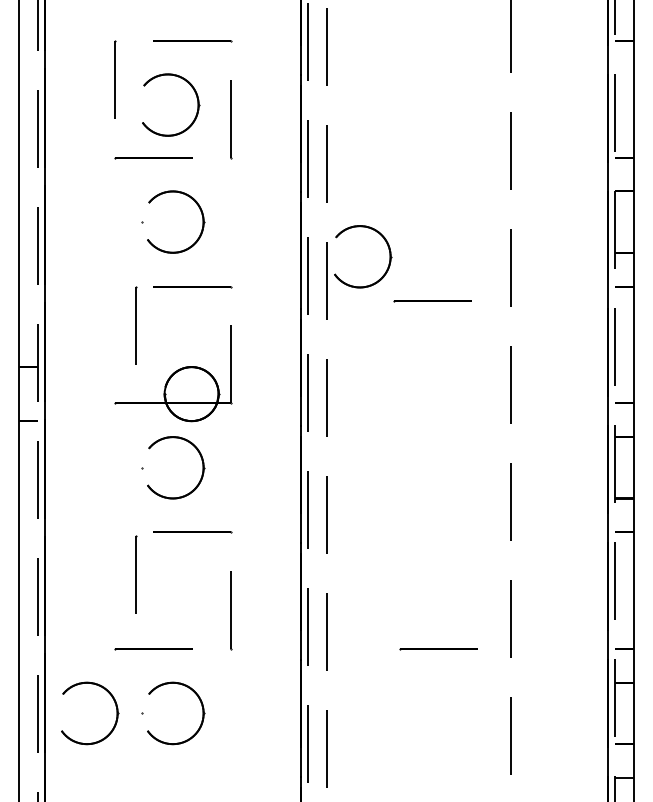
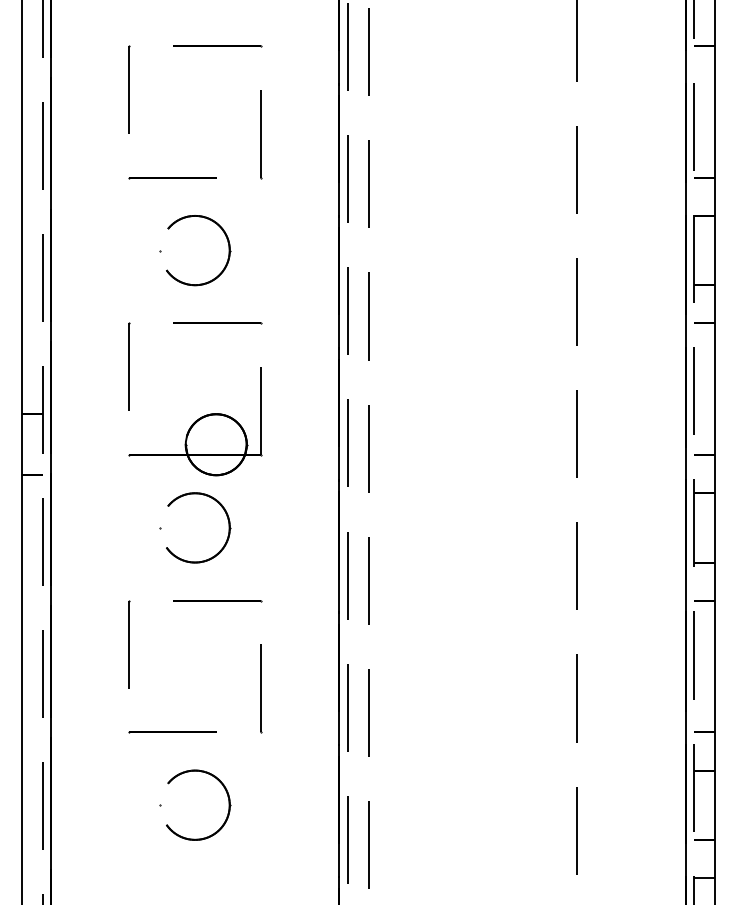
part: (196, 98) -> (221, 111), removed
part: (388, 249) -> (438, 281), removed
line: (432, 301) -> (488, 340), removed
line: (136, 325) -> (130, 367), moved
line: (136, 574) -> (130, 643), moved
line: (438, 649) -> (494, 733), removed
part: (115, 706) -> (130, 797), removed

